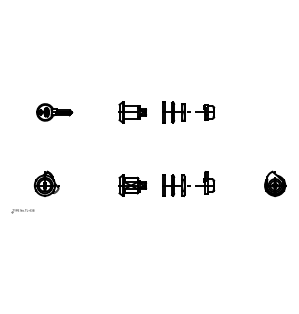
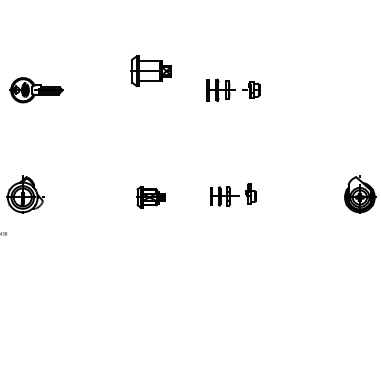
part: (132, 112) -> (150, 71), moved
part: (188, 112) -> (232, 90), size x0.7
part: (188, 183) -> (232, 194), size x0.6
part: (132, 185) -> (150, 197), size x0.7

